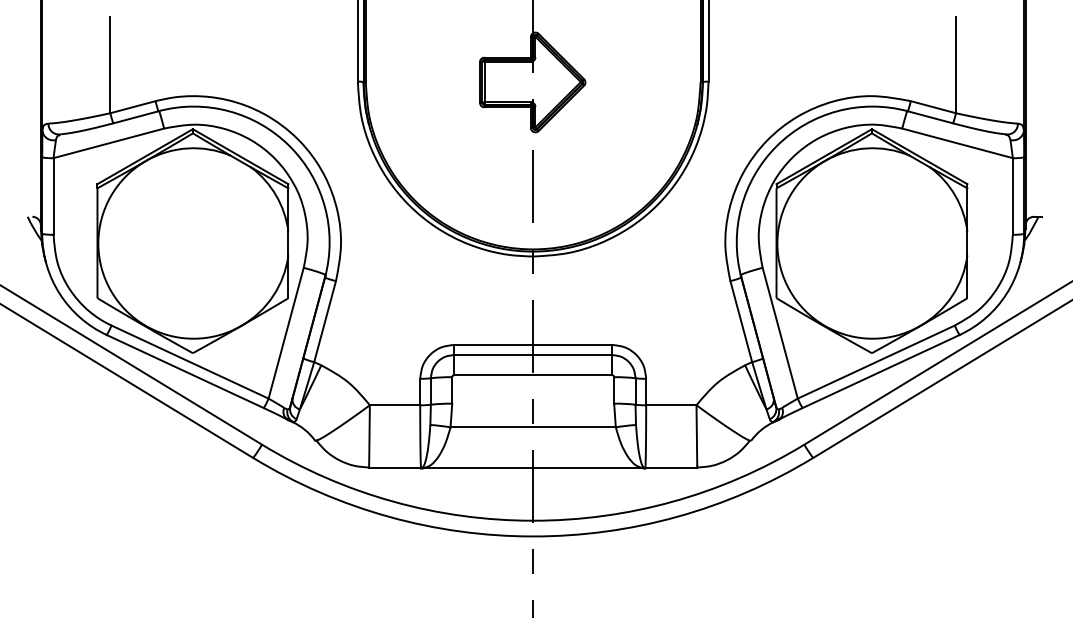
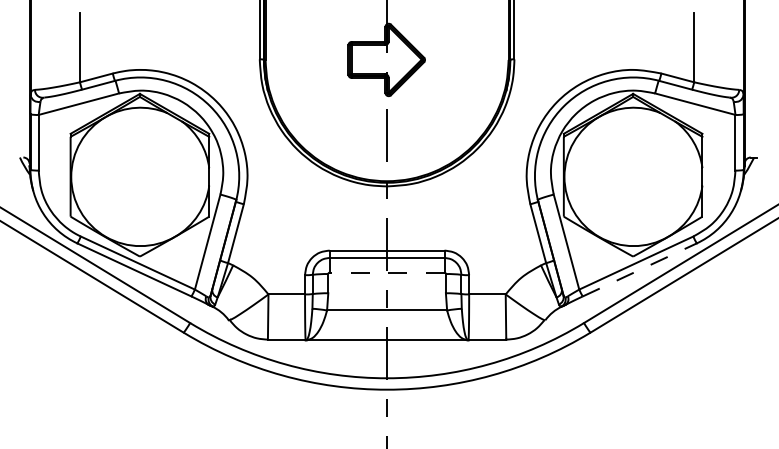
line: (880, 370) -> (639, 269), solid -> dashed
line: (532, 375) -> (386, 272), solid -> dashed

